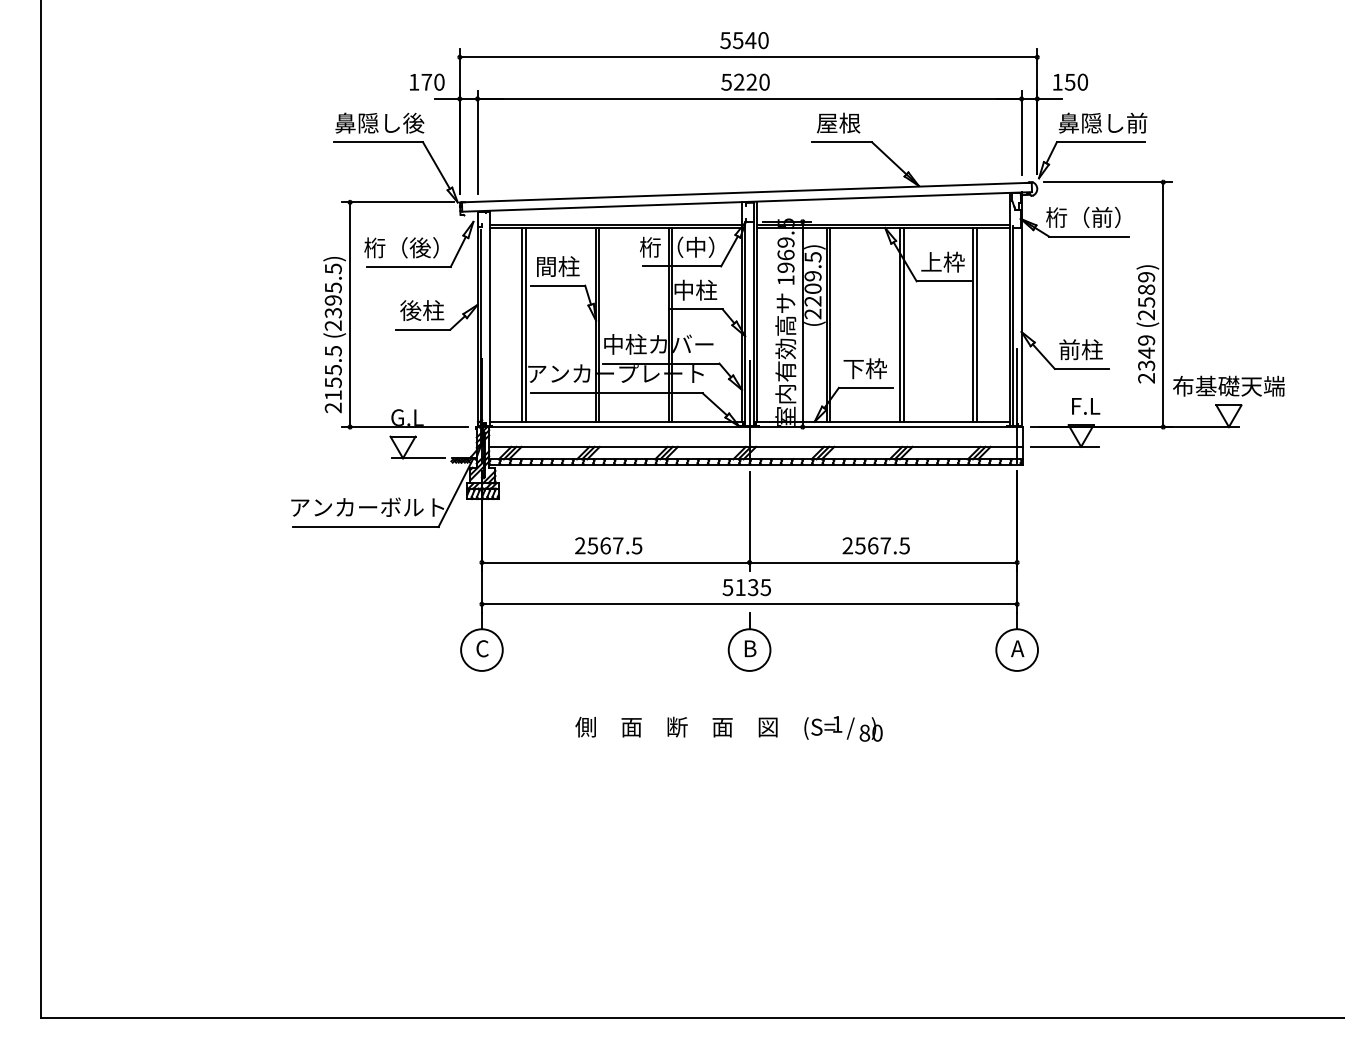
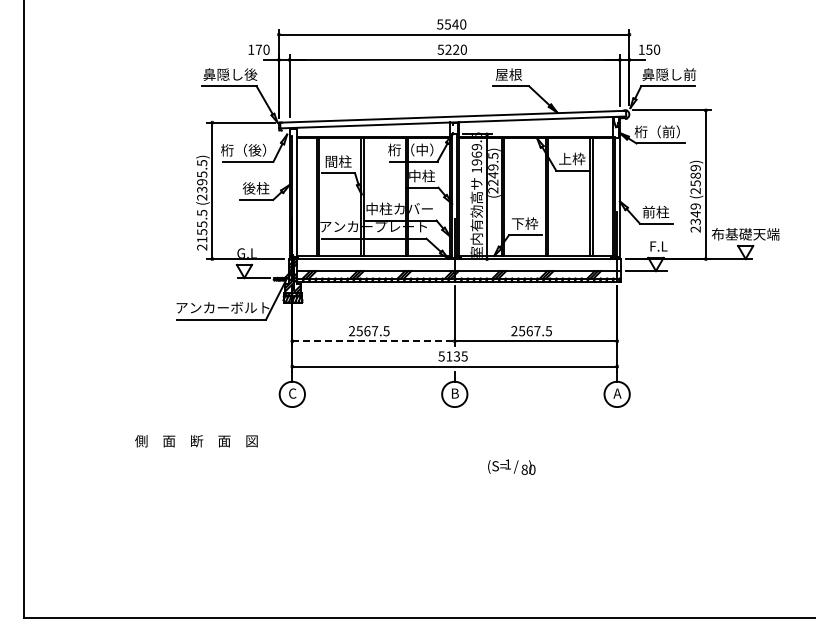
text: (813, 287) -> (493, 174), (2209.5) -> (2249.5)
line: (617, 562) -> (374, 341), solid -> dashed
text: (676, 727) -> (196, 441), moved
text: (843, 727) -> (511, 466), moved

